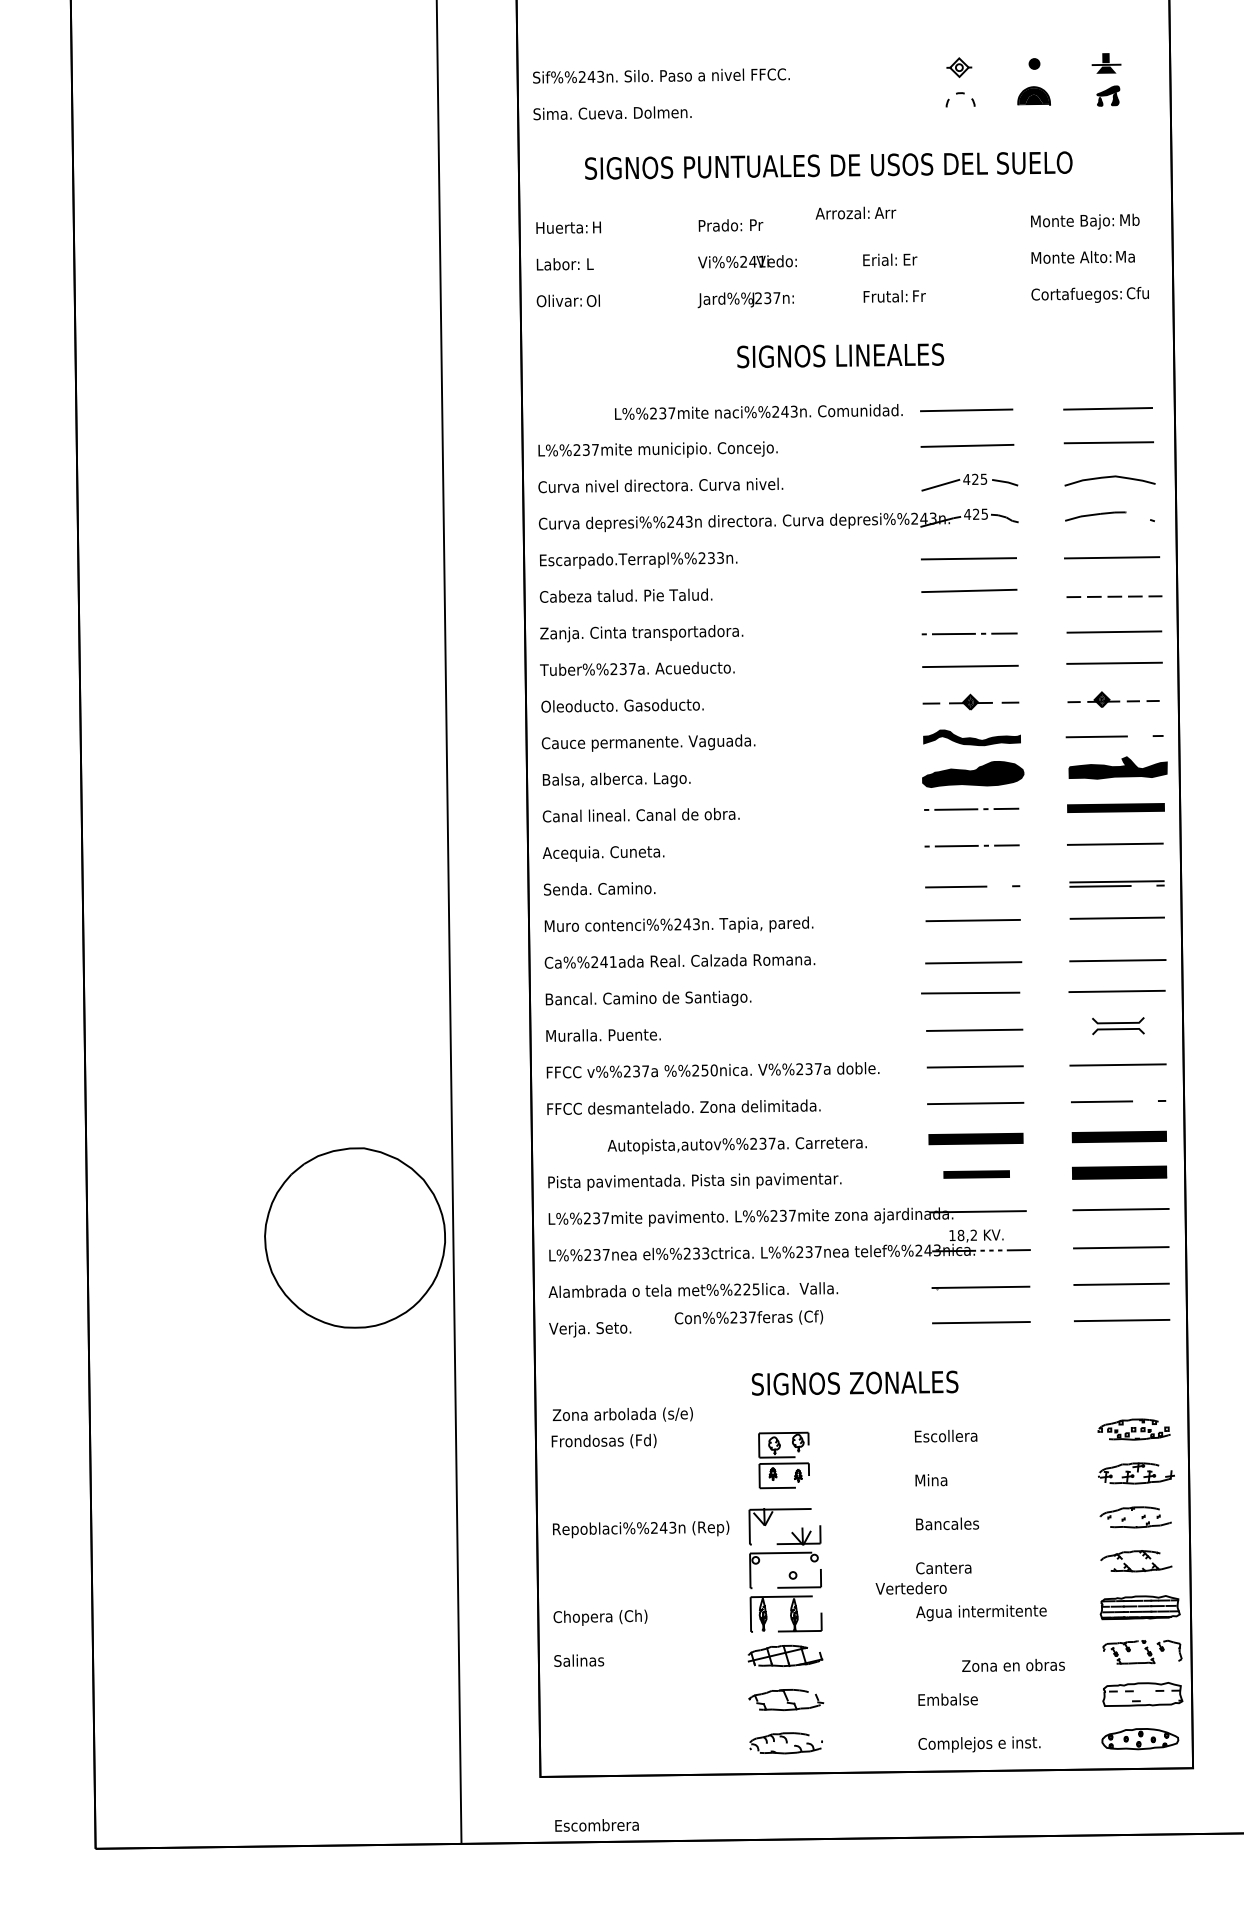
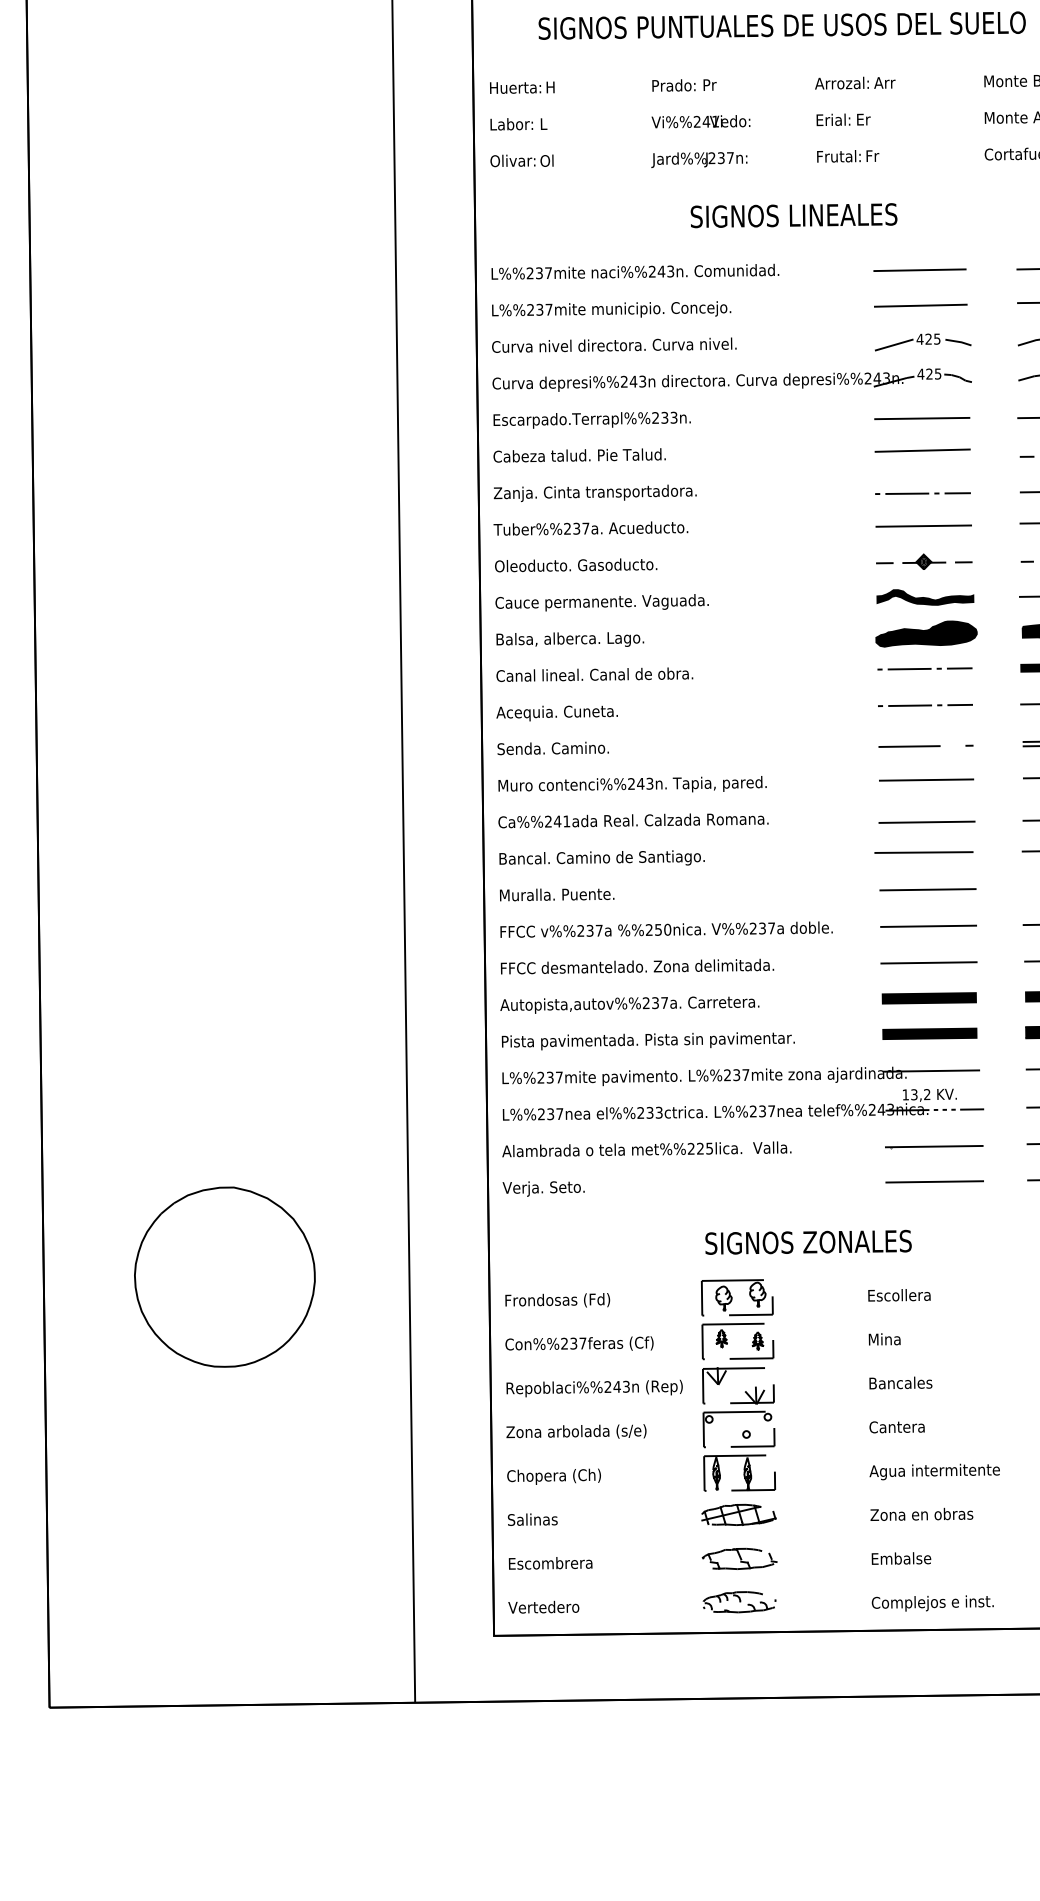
text: (855, 212) -> (854, 82), moved
text: (758, 411) -> (635, 271), moved
text: (736, 1145) -> (629, 1004), moved
part: (976, 1174) -> (929, 1033), size x1.43
text: (960, 1235) -> (913, 1094), 18,2 -> 13,2
part: (354, 1237) -> (224, 1276), moved
text: (748, 1317) -> (579, 1343), moved
text: (622, 1414) -> (576, 1431), moved
part: (783, 1460) -> (736, 1319), size x1.43
text: (910, 1588) -> (543, 1607), moved
text: (1013, 1665) -> (921, 1514), moved
text: (596, 1825) -> (550, 1563), moved

